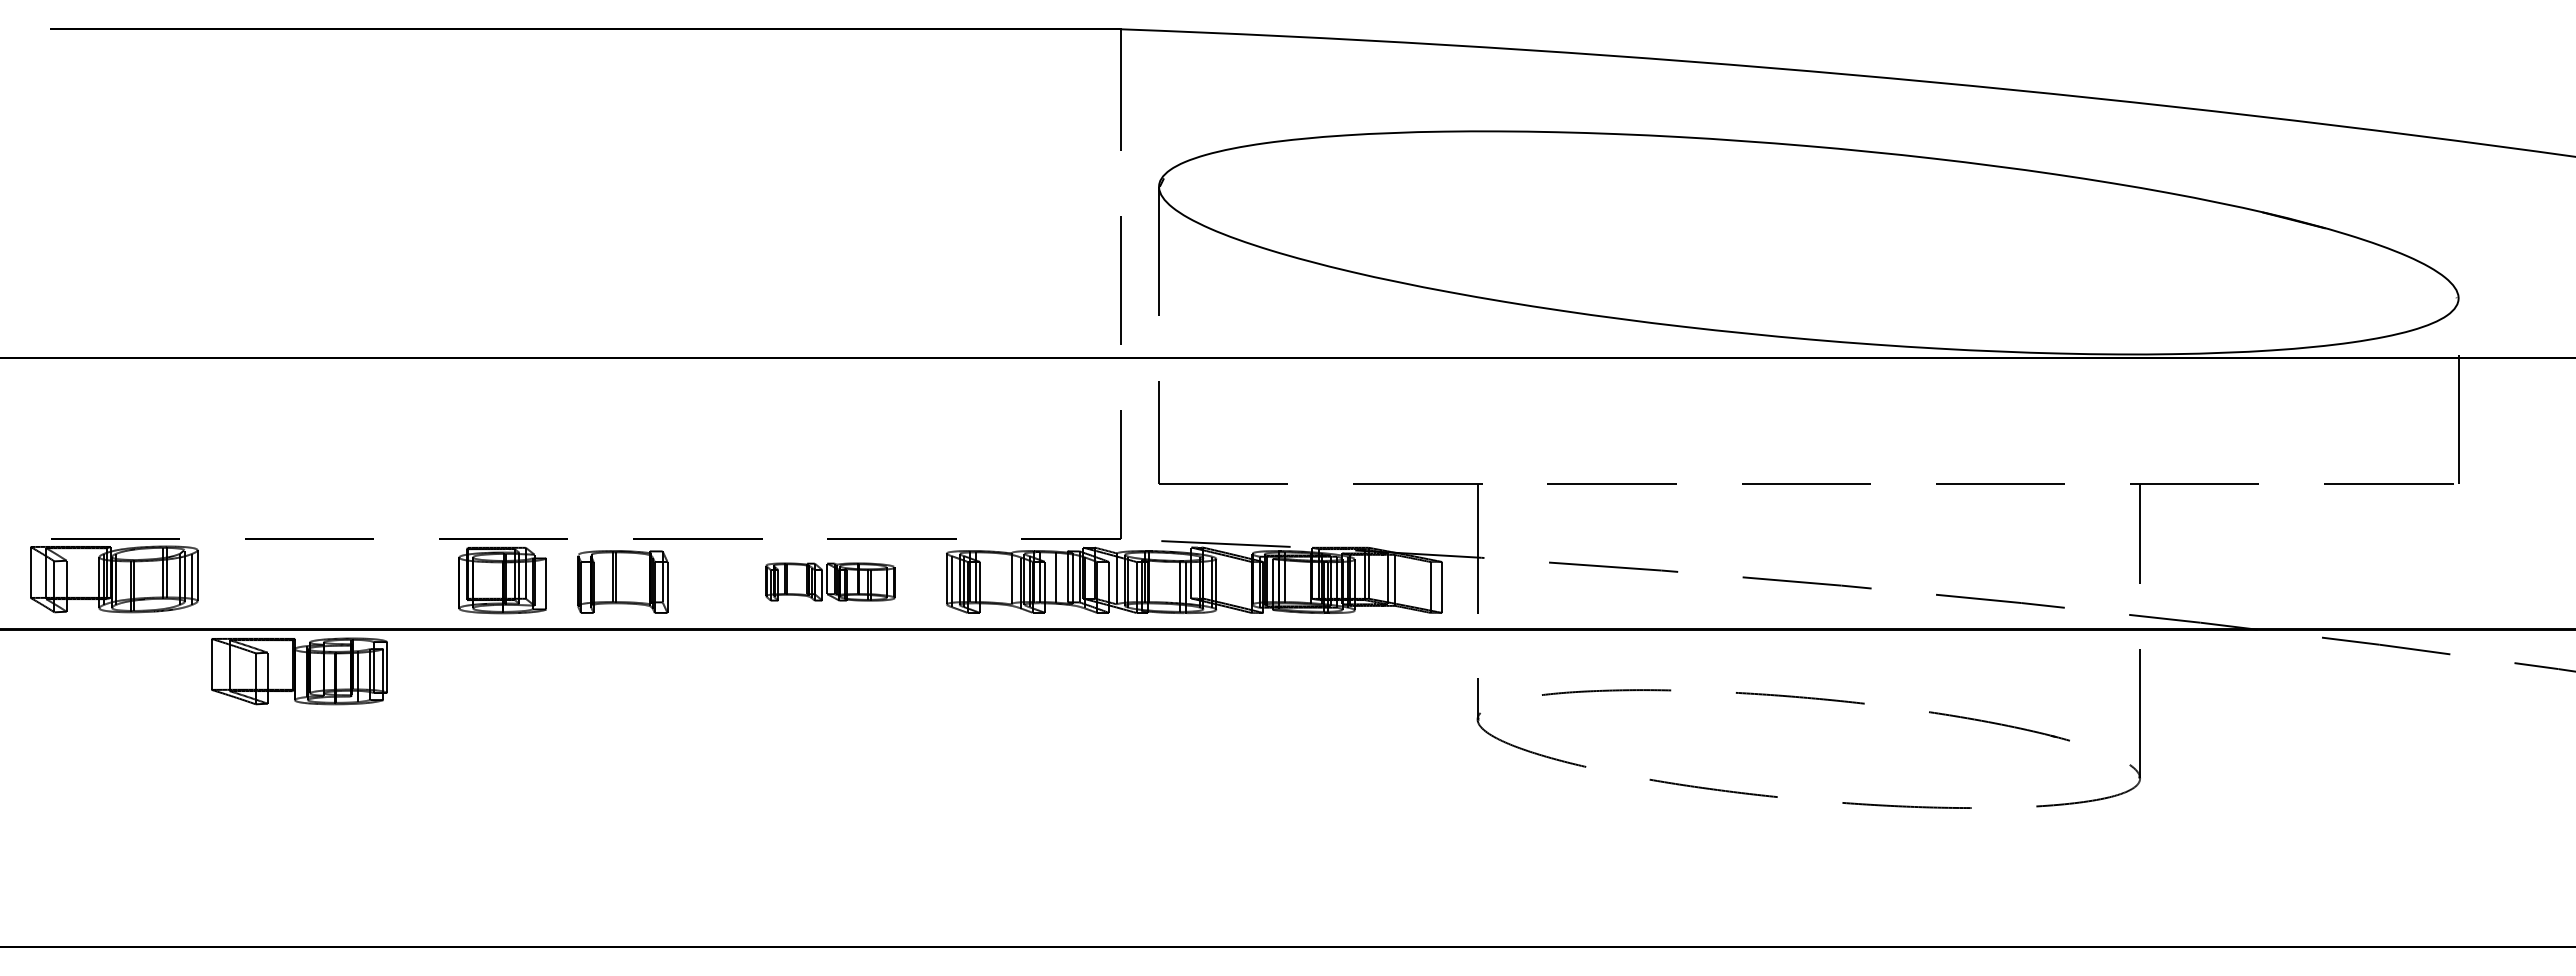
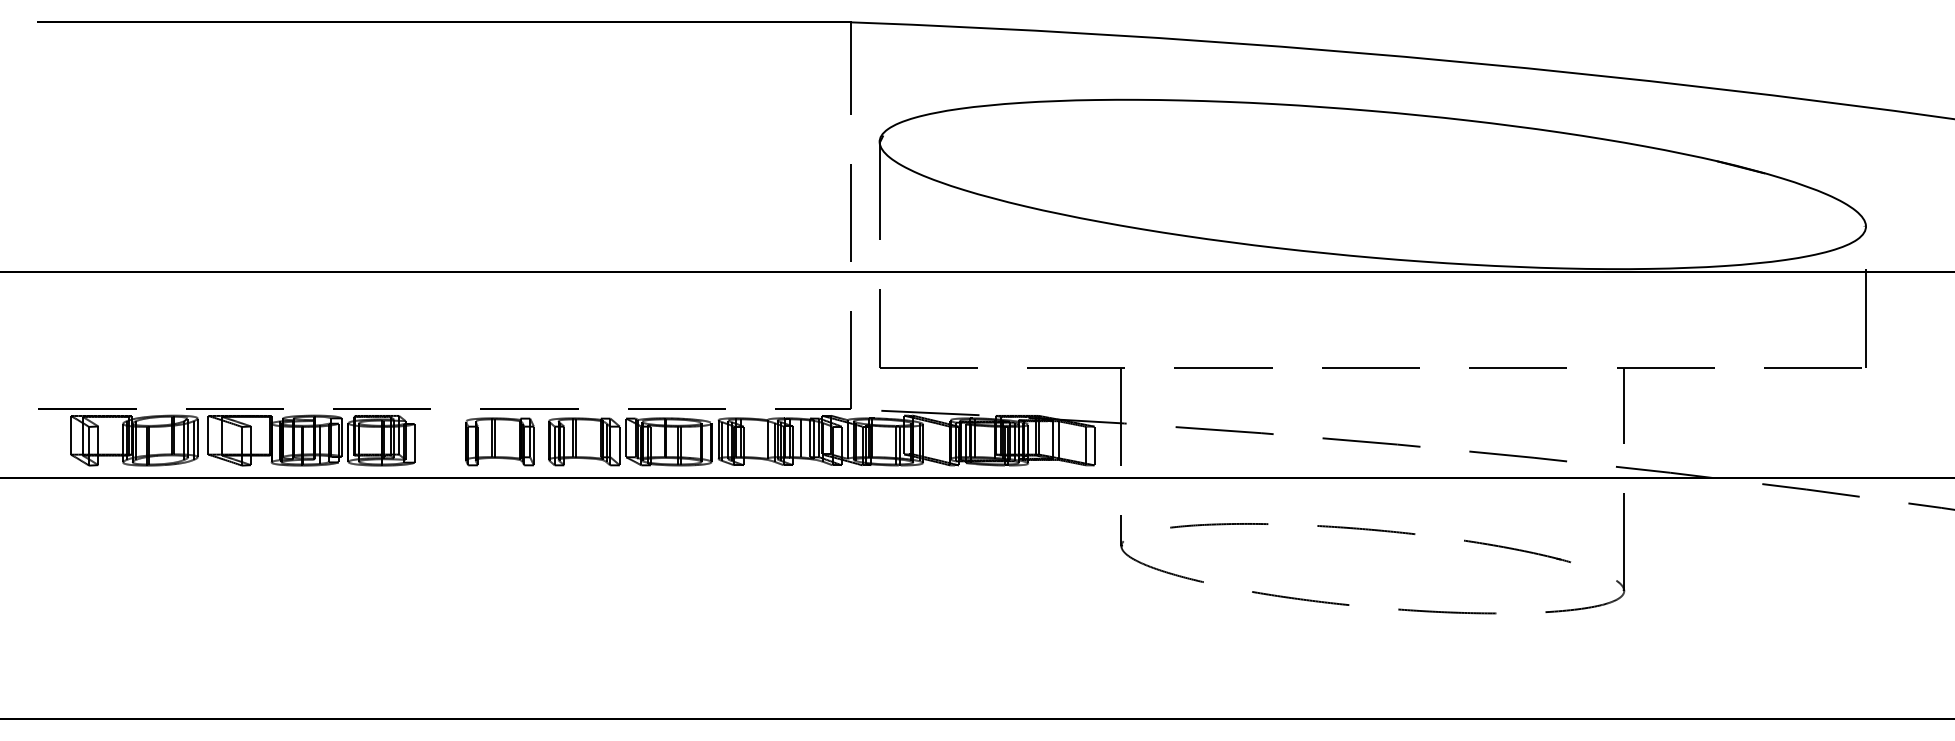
part: (114, 579) -> (134, 440), moved
part: (622, 581) -> (499, 441), moved
part: (830, 581) -> (630, 441), size x1.67
part: (299, 671) -> (275, 440), moved

